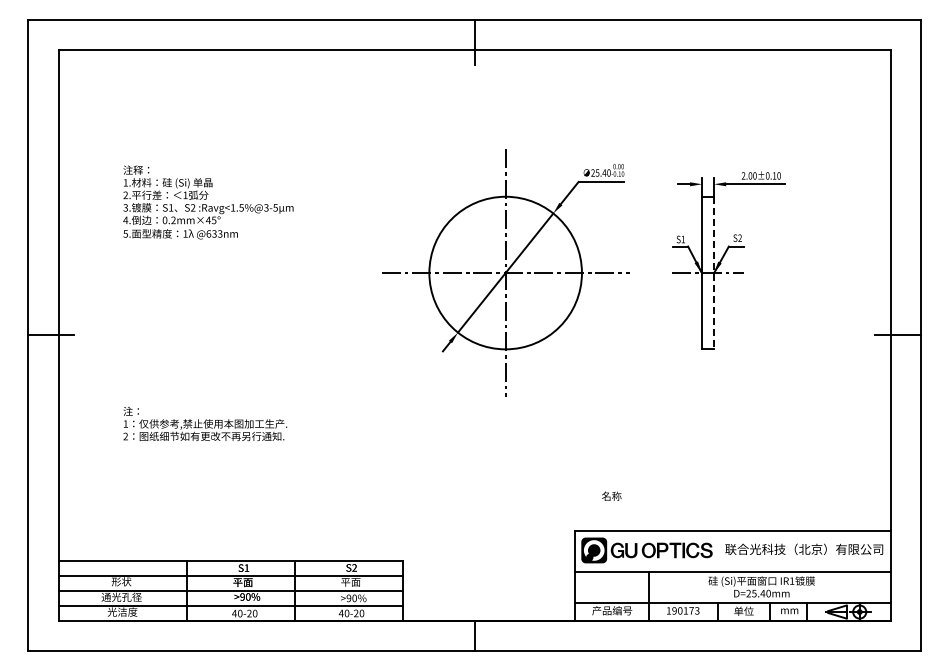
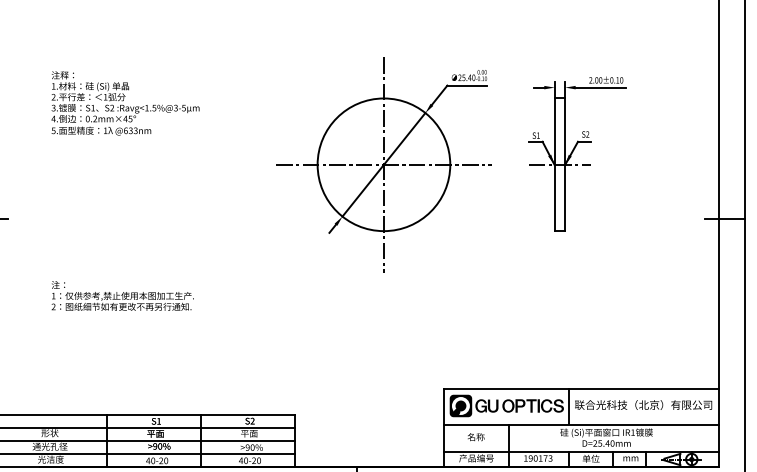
line: (714, 273) -> (565, 165), dashed -> solid
text: (611, 495) -> (475, 436), moved
line: (718, 550) -> (568, 406), added

